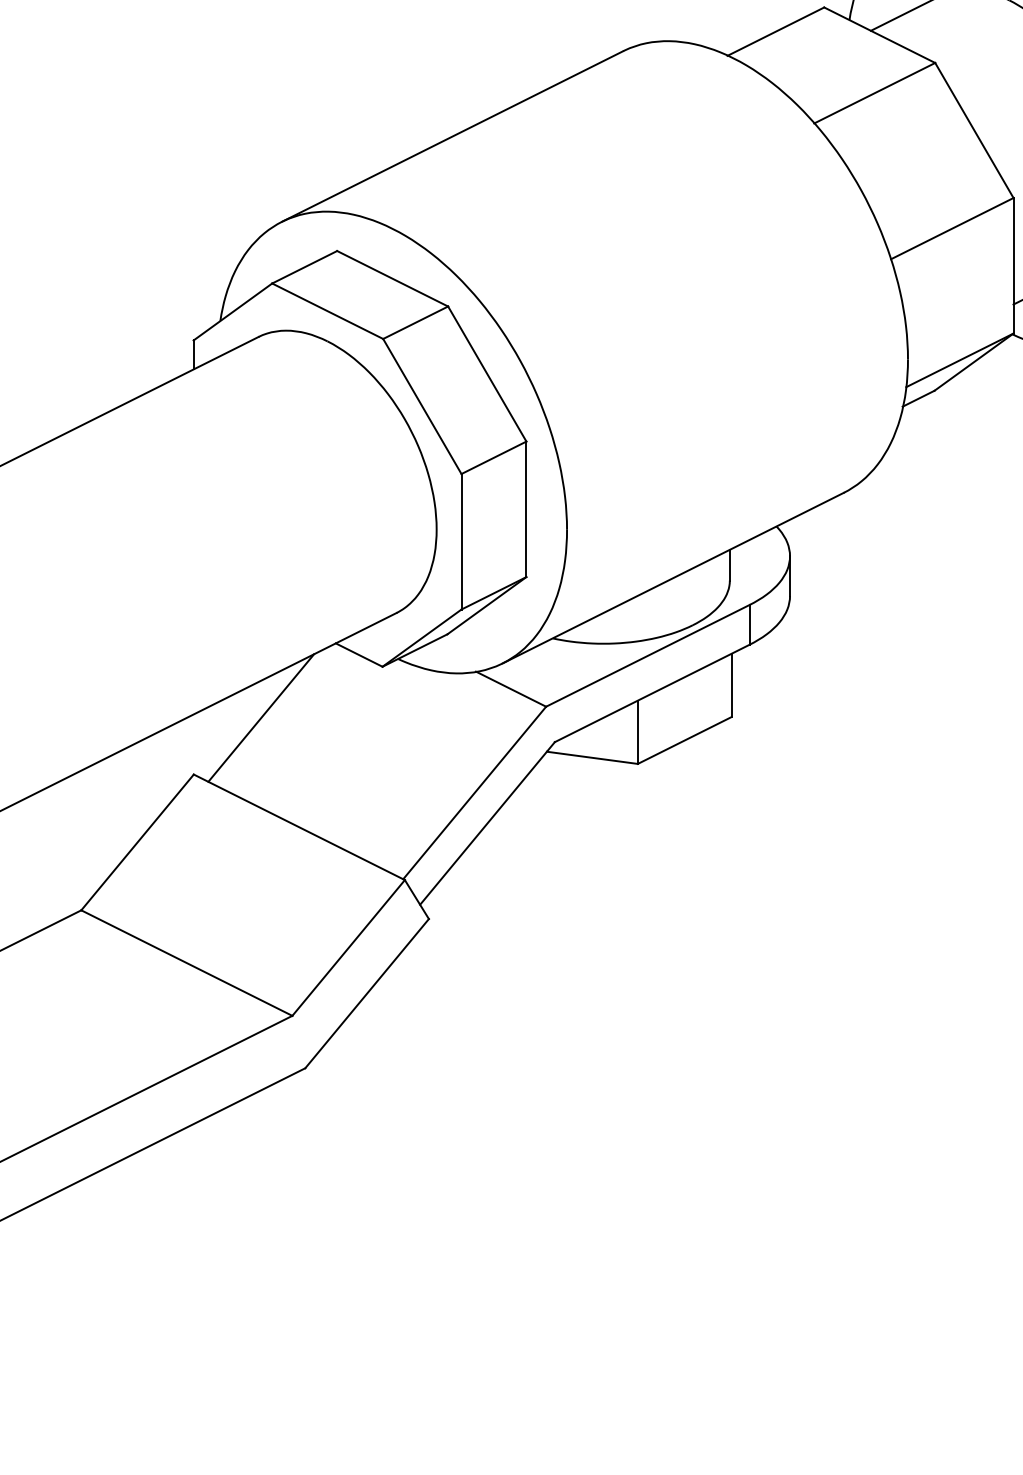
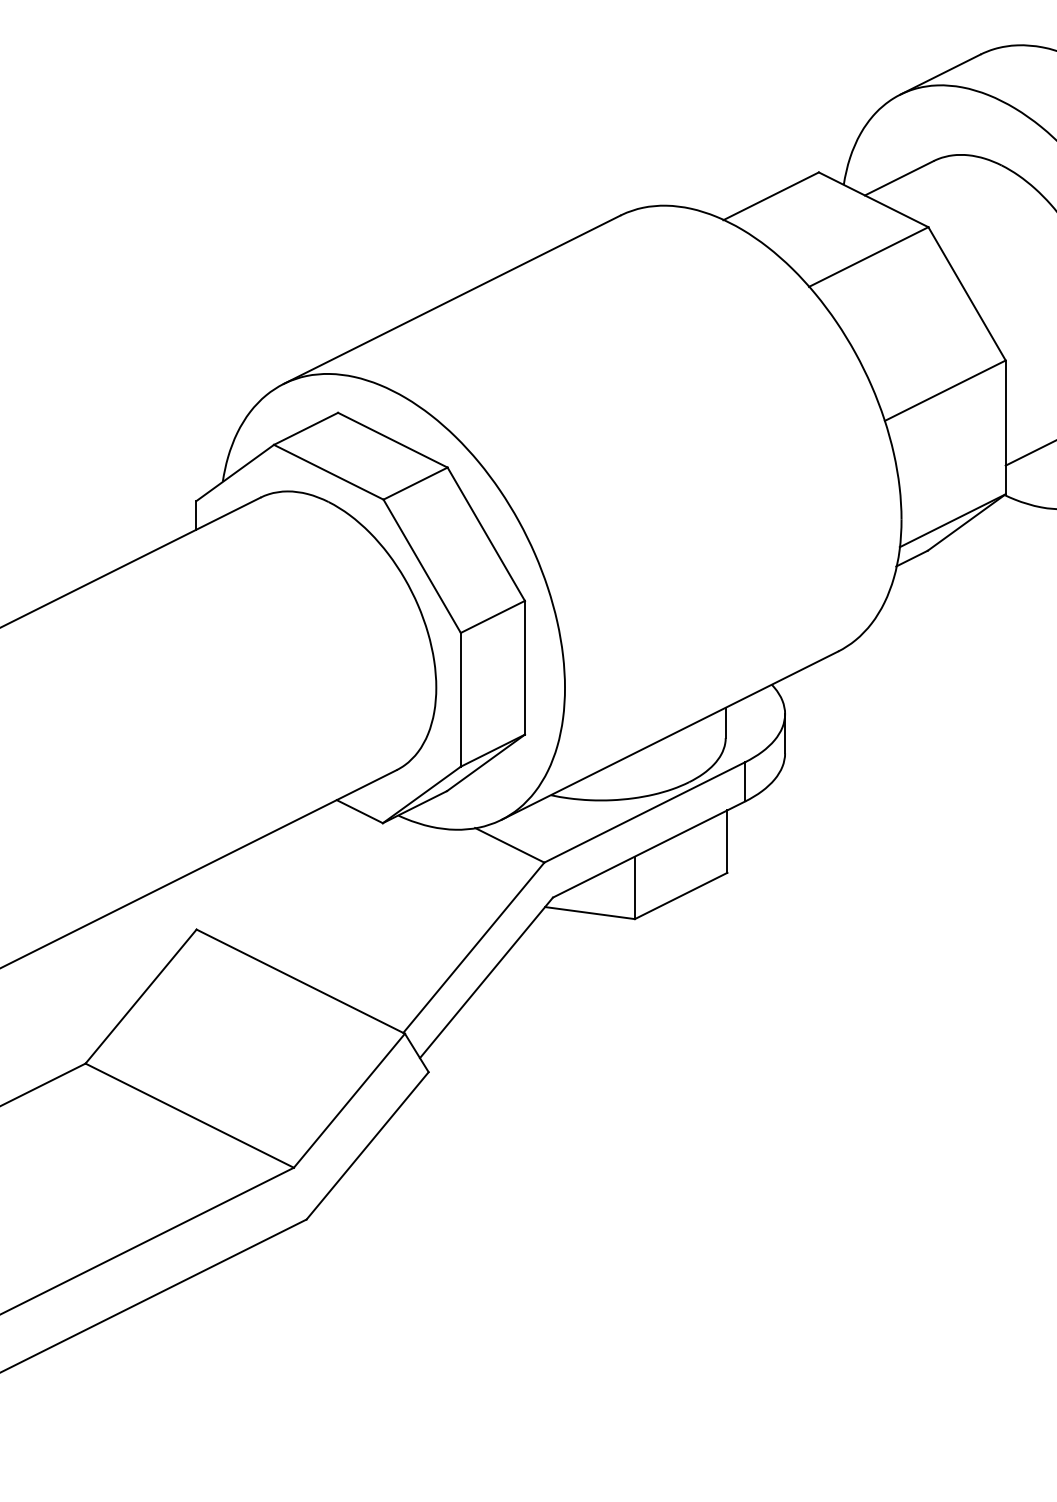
line: (261, 717) -> (263, 873), removed

